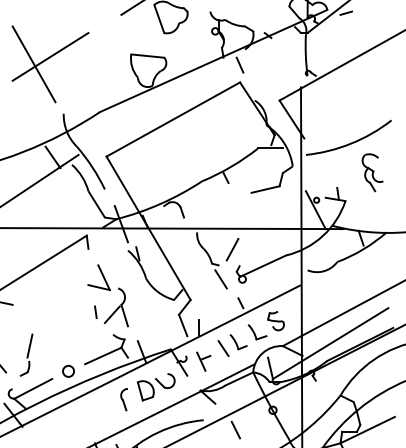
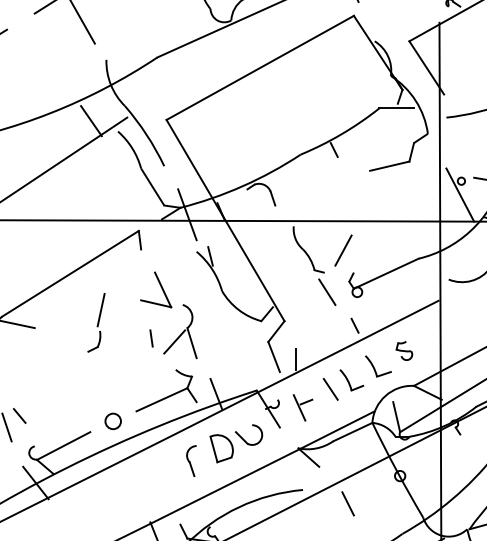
part: (275, 321) -> (403, 351), size x0.7
part: (26, 354) -> (96, 321), moved

